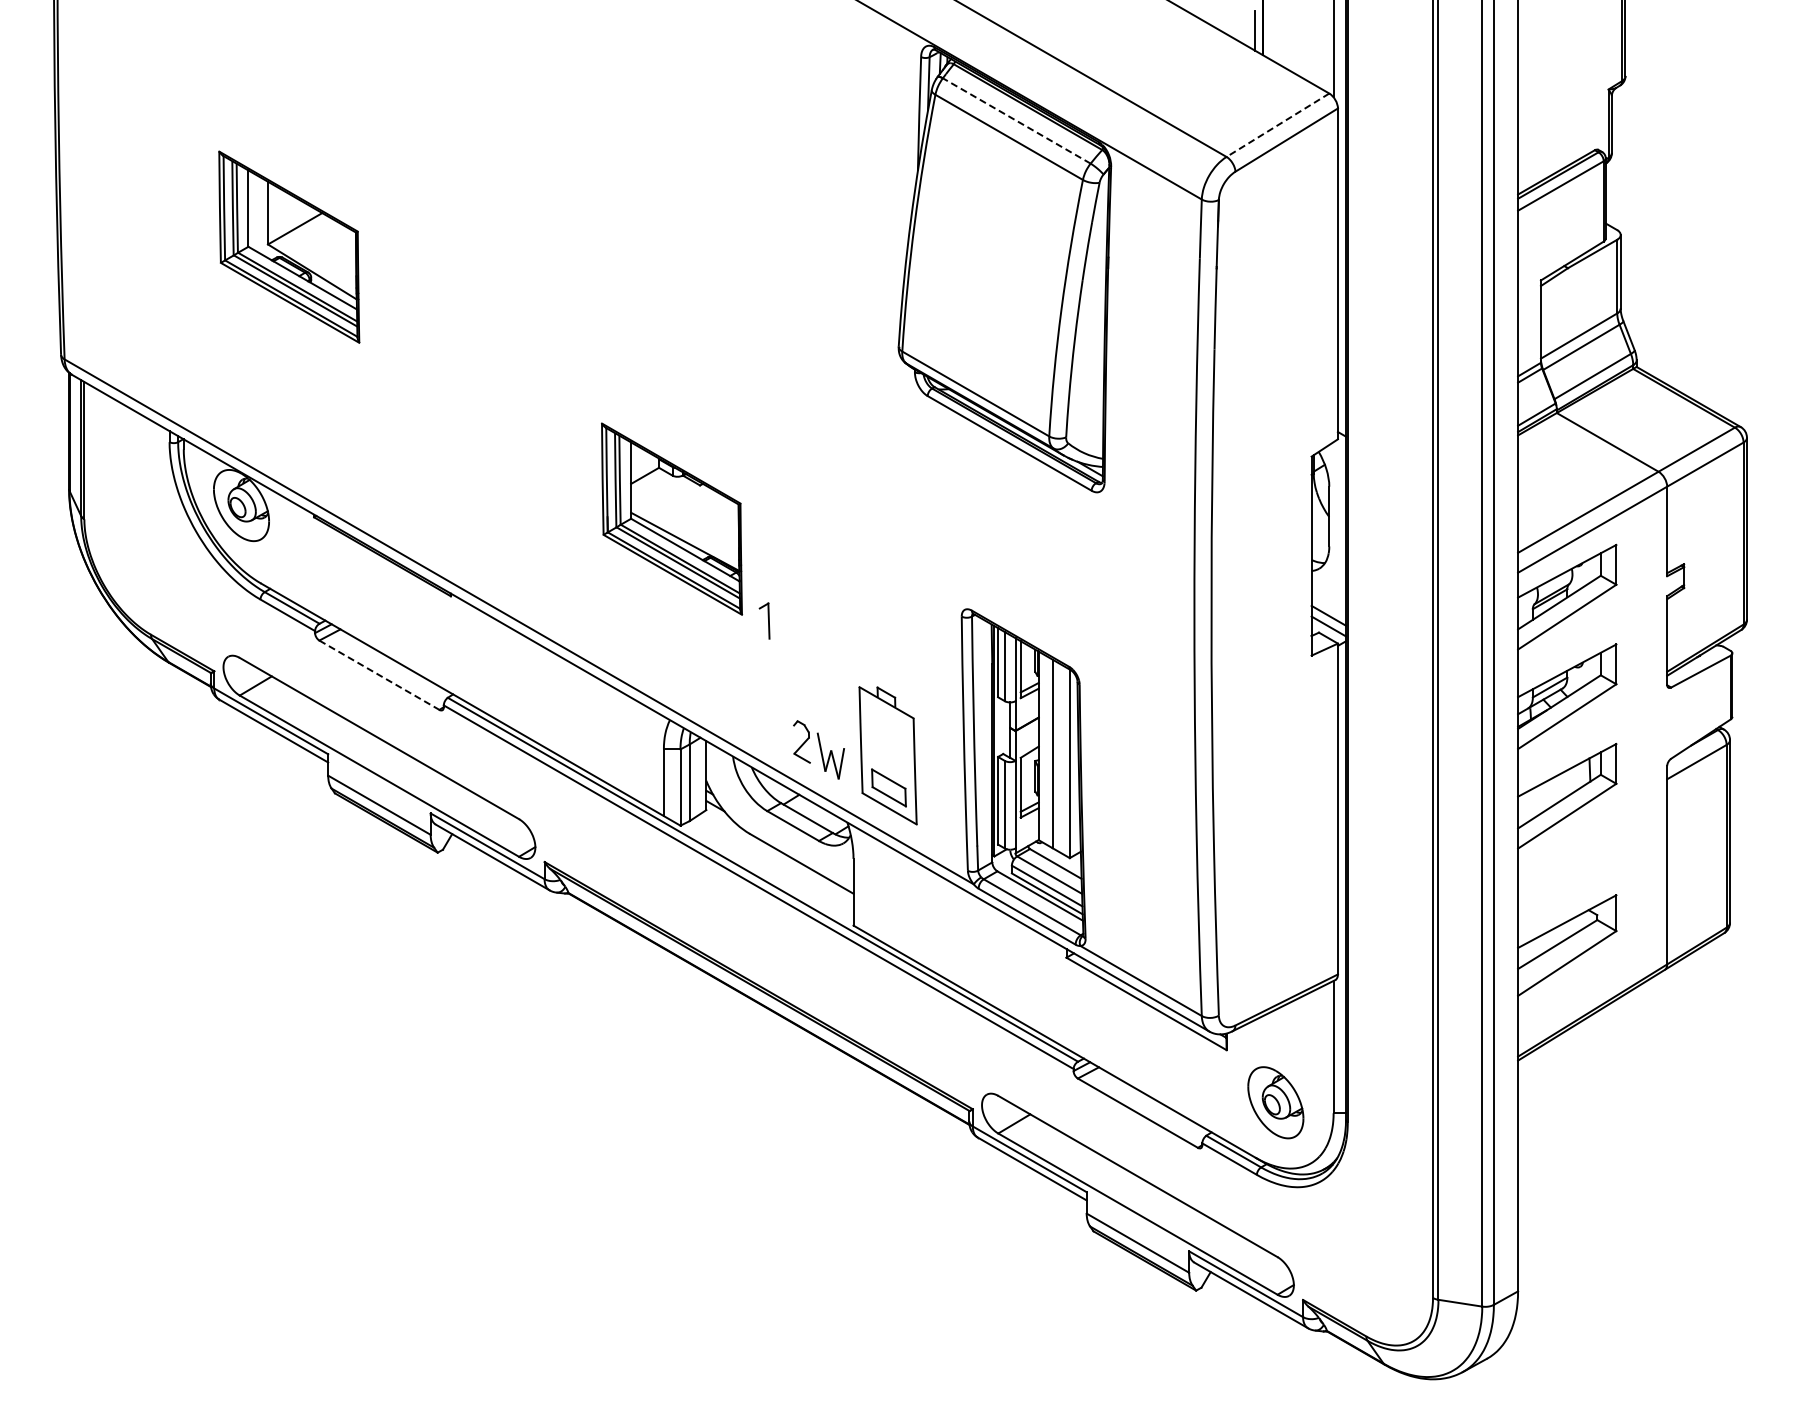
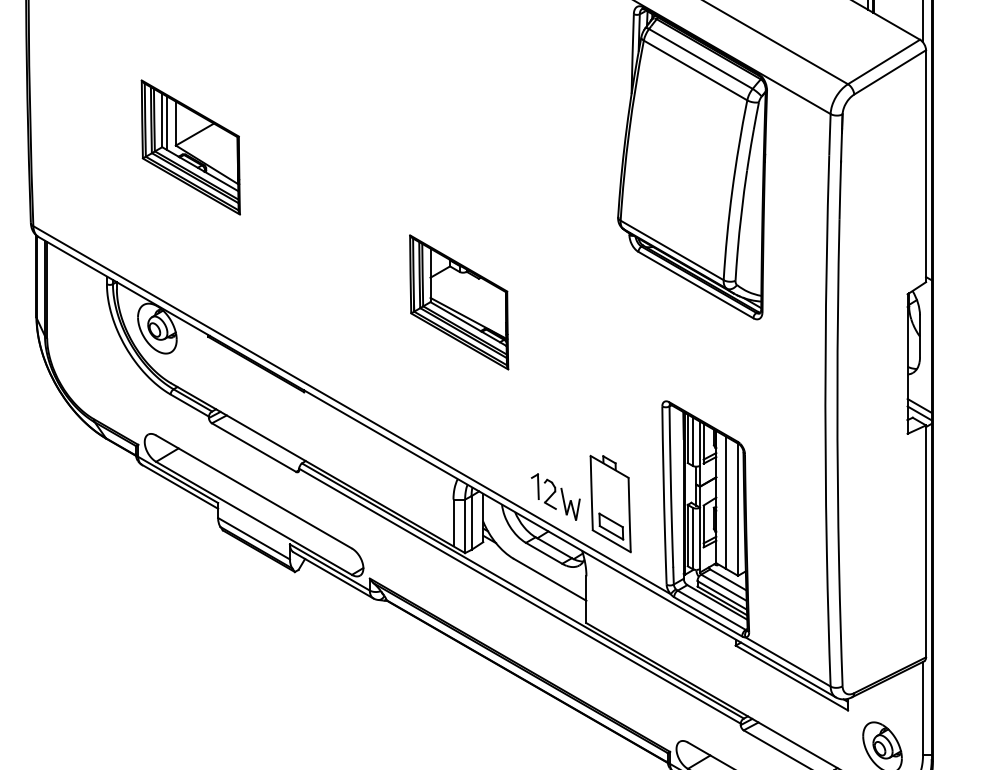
line: (1016, 120) -> (700, 58), dashed -> solid
line: (1277, 125) -> (883, 62), dashed -> solid
line: (254, 212) -> (166, 123), added
part: (672, 518) -> (459, 301), moved
part: (764, 620) -> (535, 486), moved
line: (379, 675) -> (254, 447), dashed -> solid

